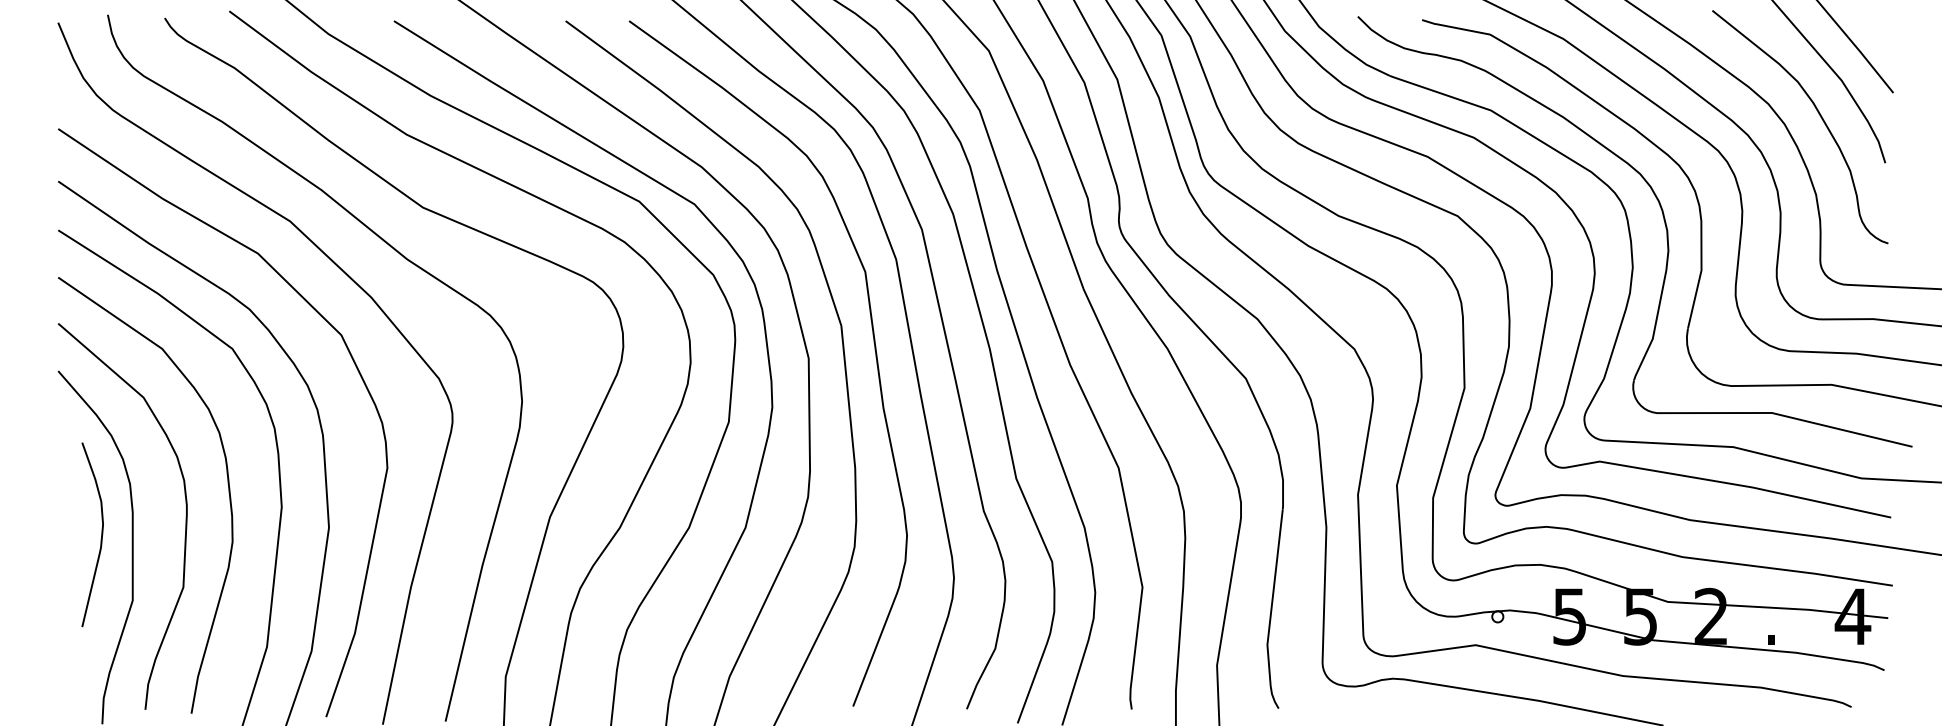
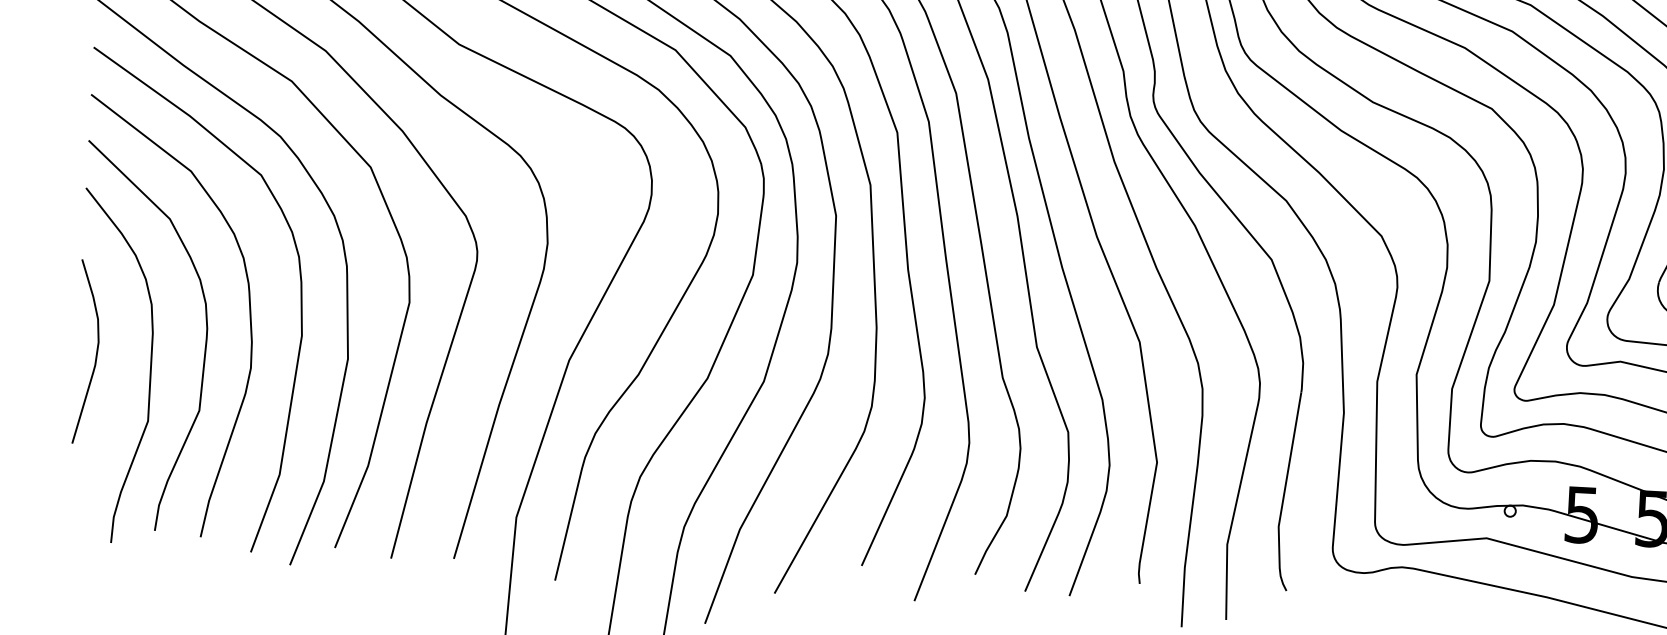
curve: (101, 534) -> (96, 352), moved

